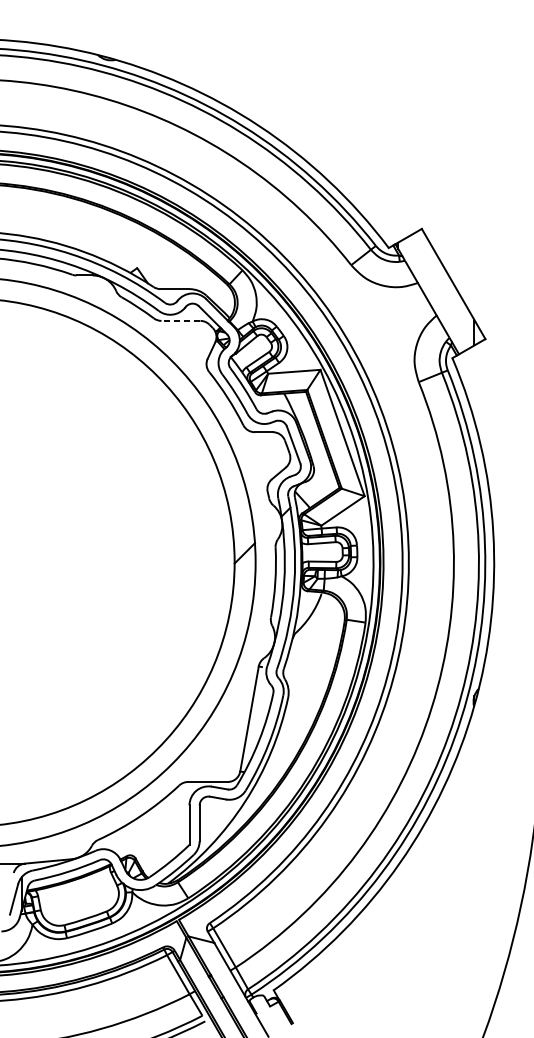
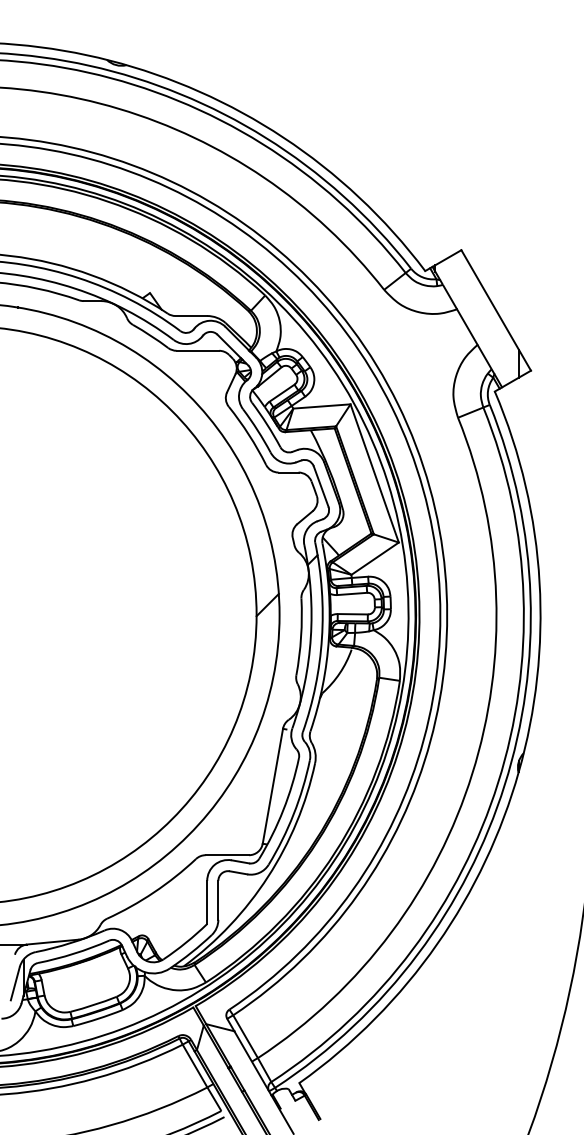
line: (180, 320) -> (197, 350), dashed -> solid

